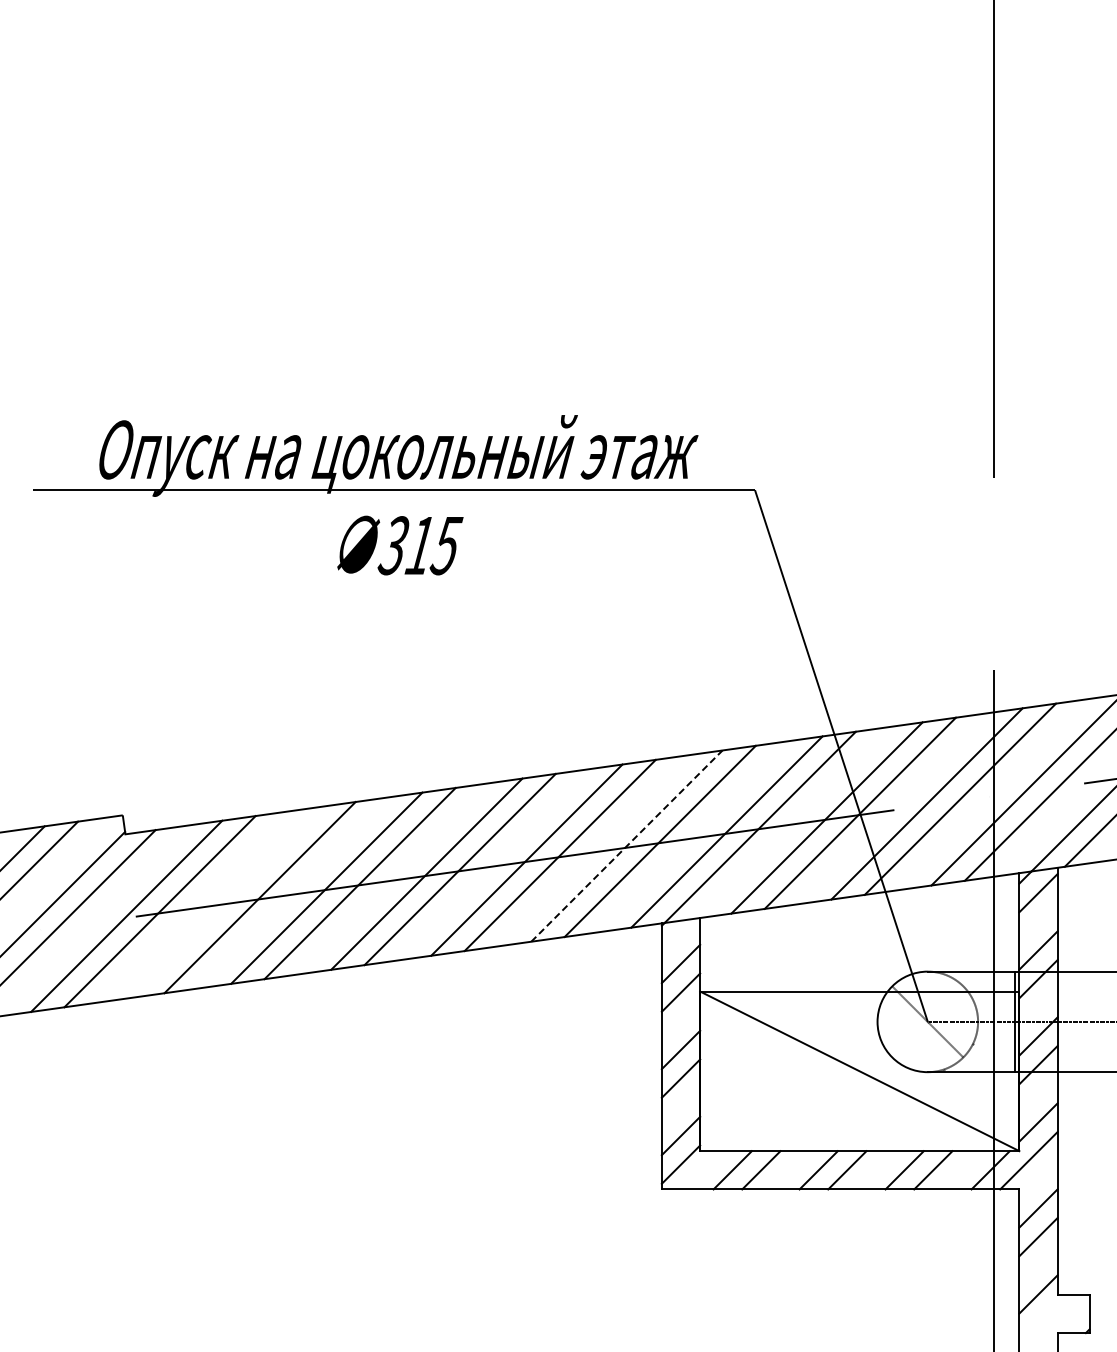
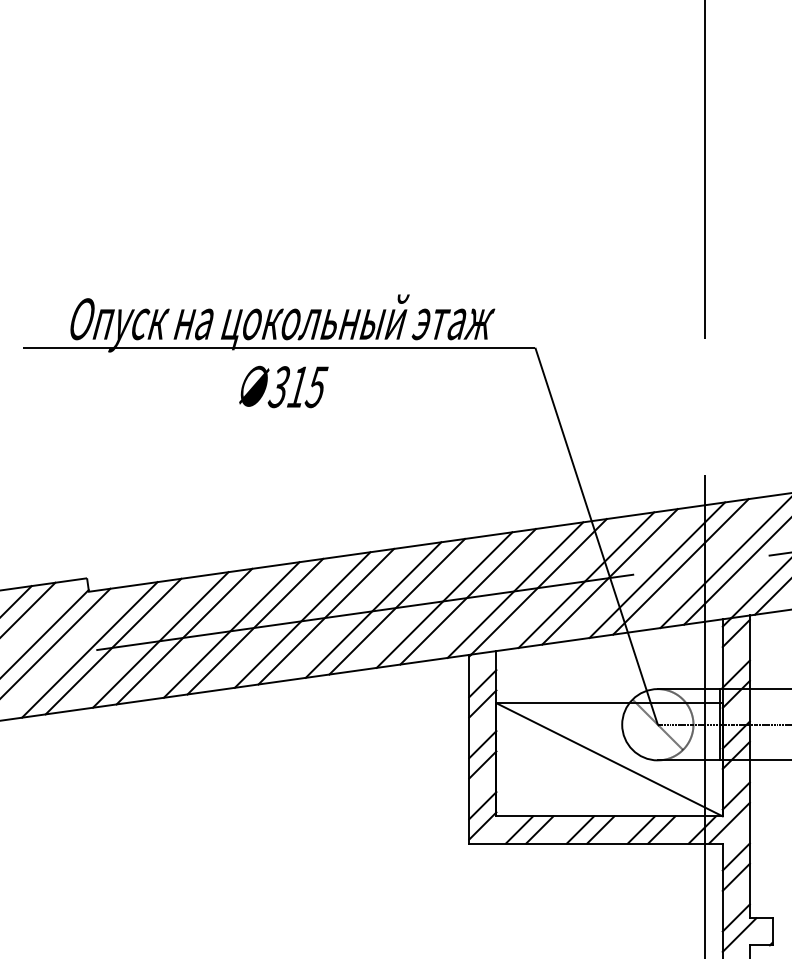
line: (627, 845) -> (444, 599), dashed -> solid
line: (226, 901) -> (160, 639), added
line: (1042, 1318) -> (739, 935), added

